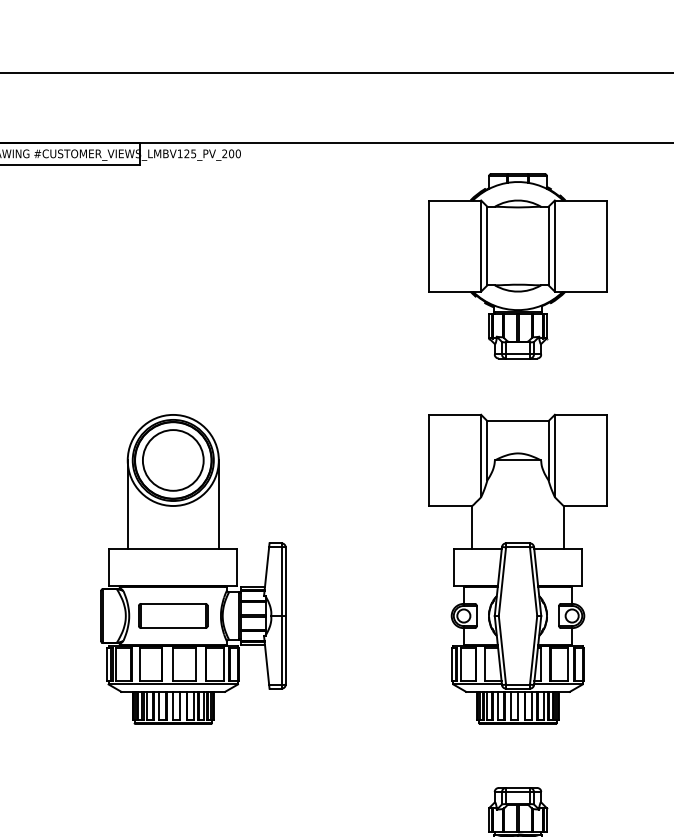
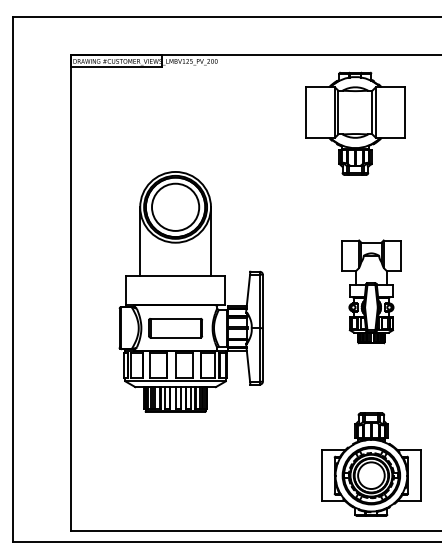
part: (518, 265) -> (355, 123), moved
part: (193, 568) -> (191, 291), size x1.4
part: (518, 568) -> (371, 291), size x0.6

